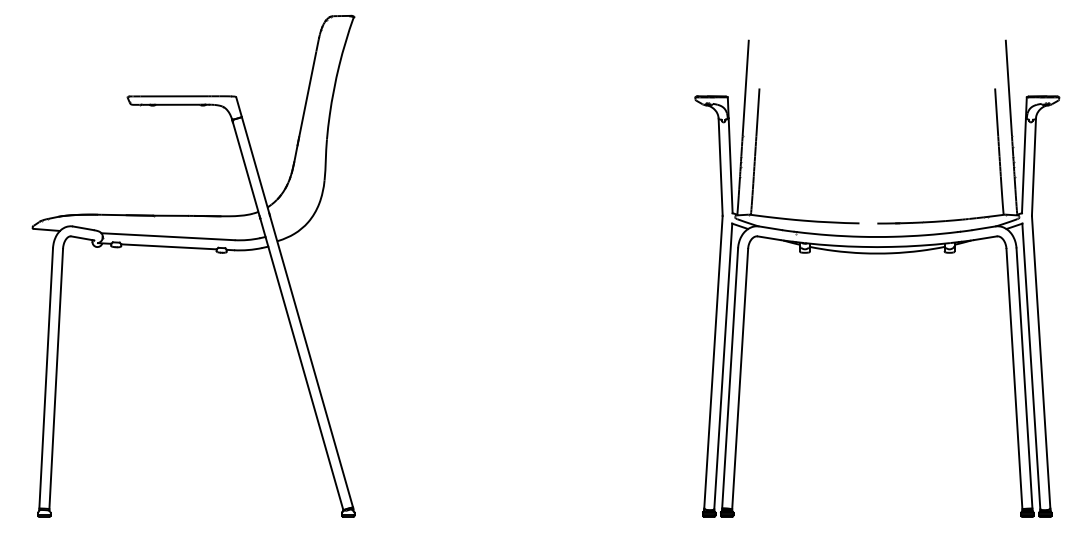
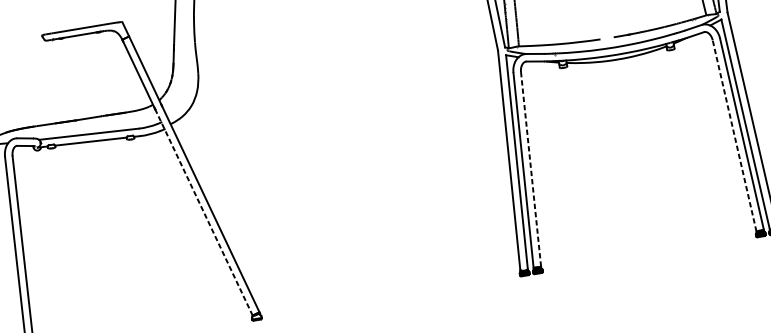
line: (301, 364) -> (203, 212), solid -> dashed
line: (1014, 378) -> (734, 135), solid -> dashed
line: (740, 379) -> (531, 169), solid -> dashed

